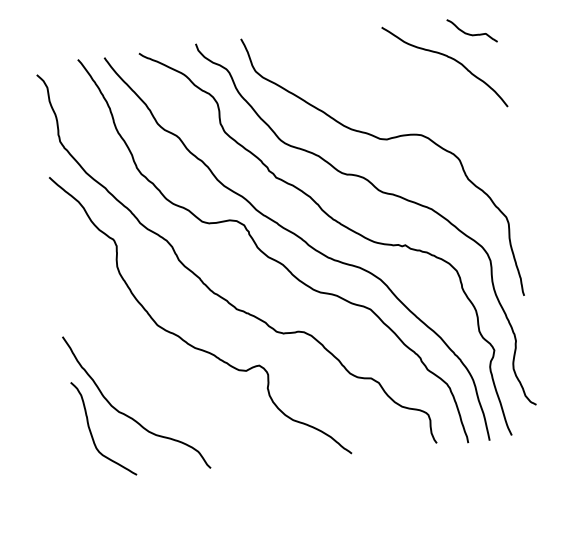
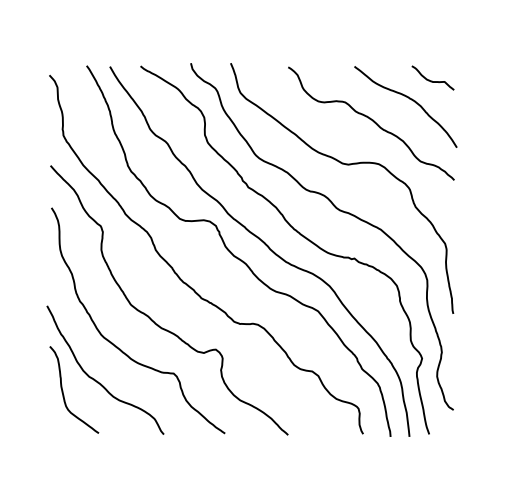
curve: (408, 87) -> (372, 121), added
curve: (151, 376) -> (120, 348), added

